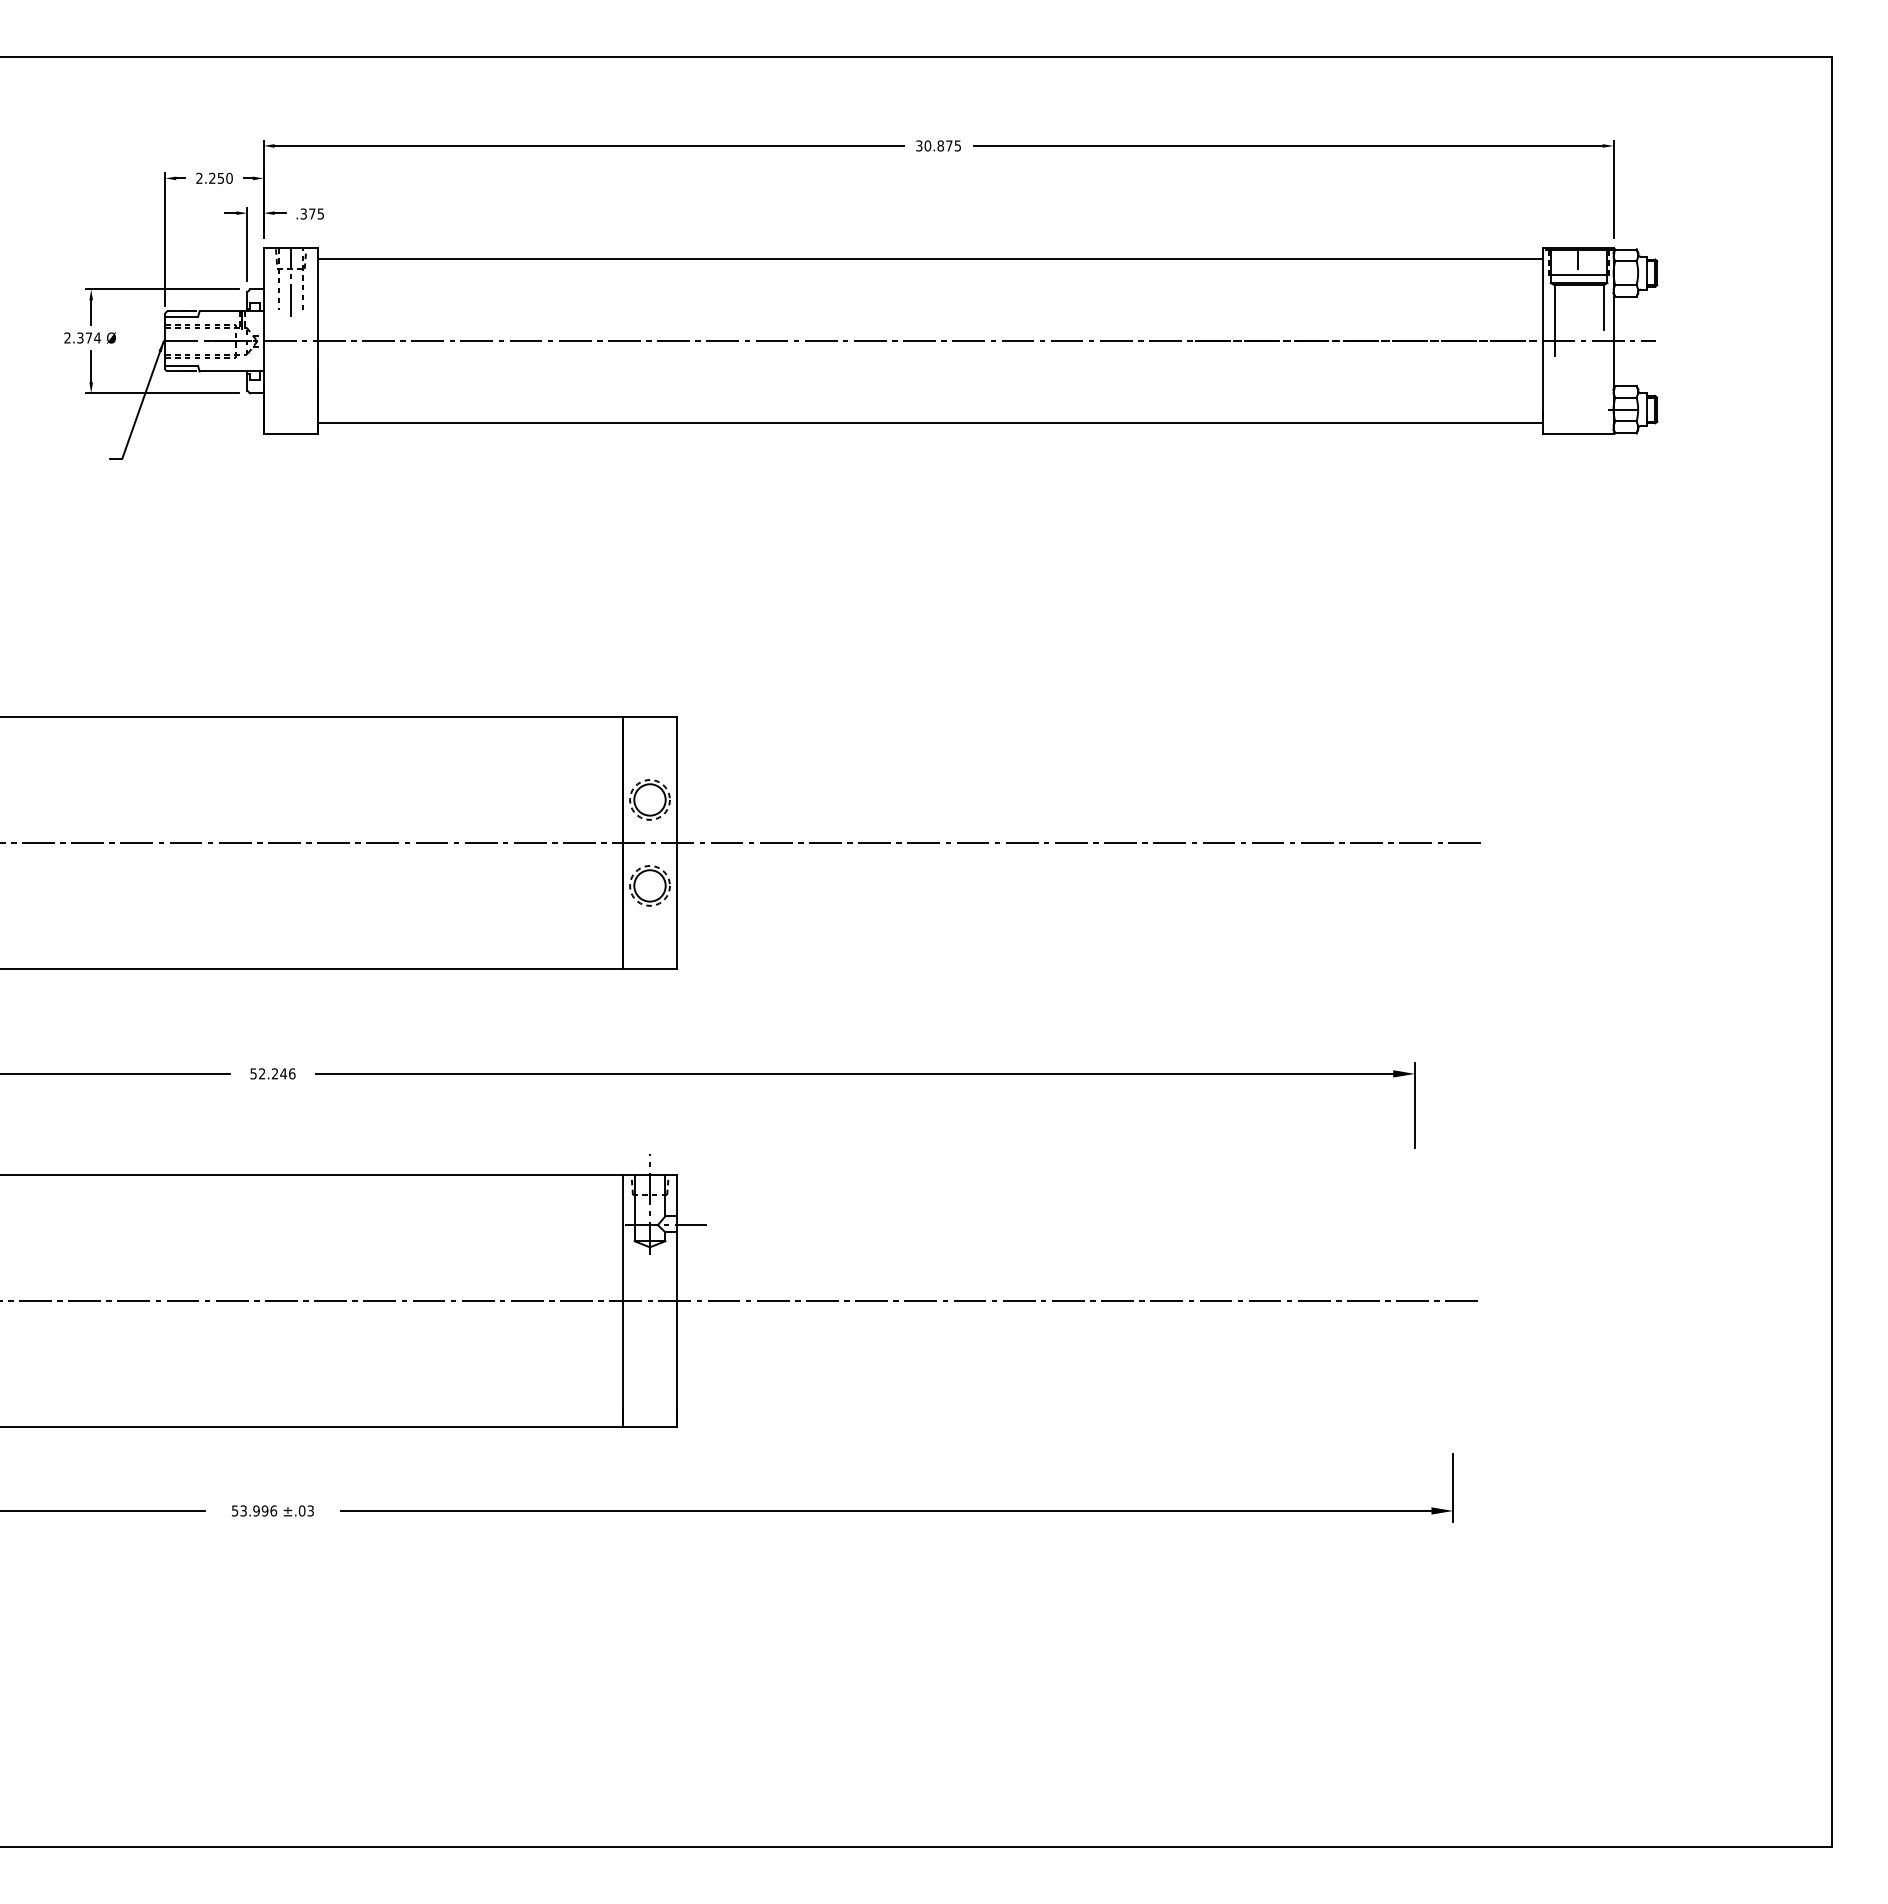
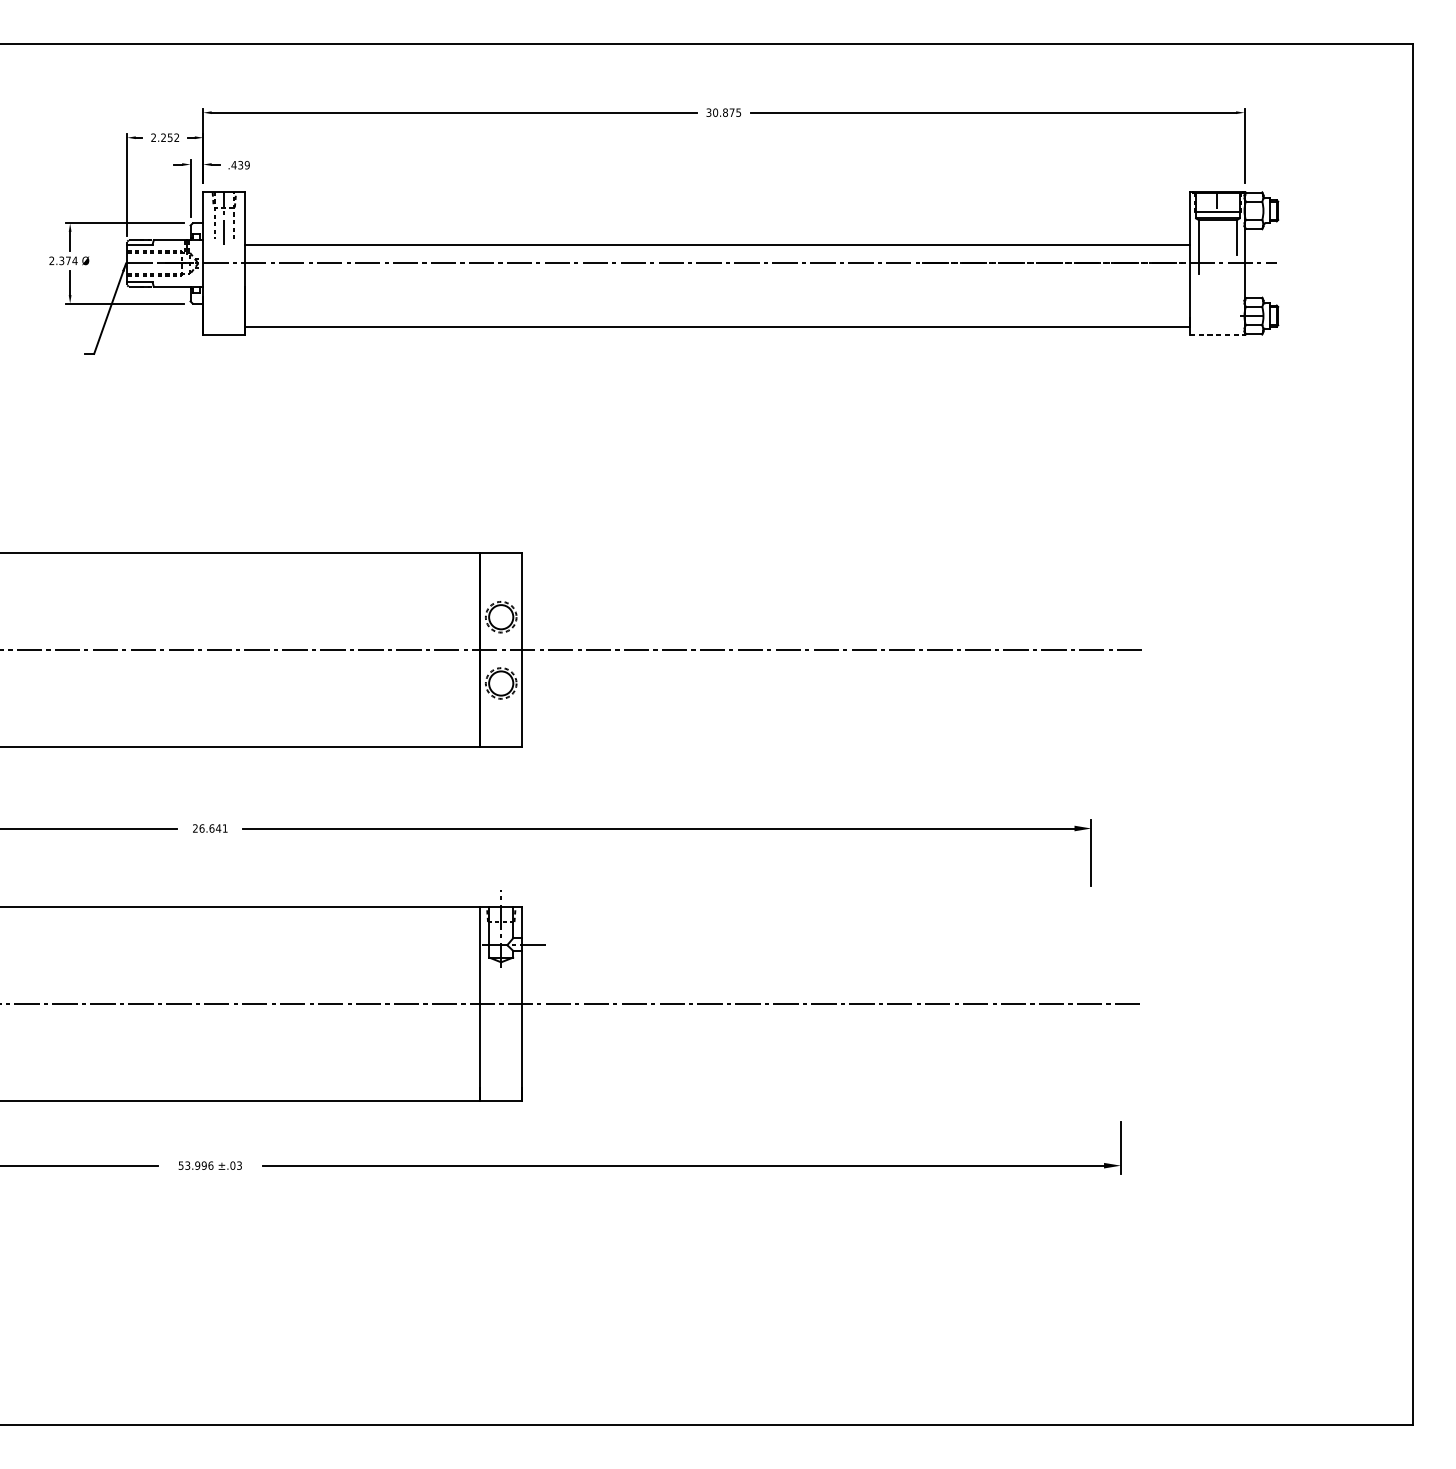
text: (229, 177) -> (176, 137), 2.250 -> 2.252
text: (312, 213) -> (240, 164), .375 -> .439
line: (930, 259) -> (717, 245), moved
line: (1578, 434) -> (1217, 335), solid -> dashed
text: (272, 1073) -> (210, 828), 52.246 -> 26.641

